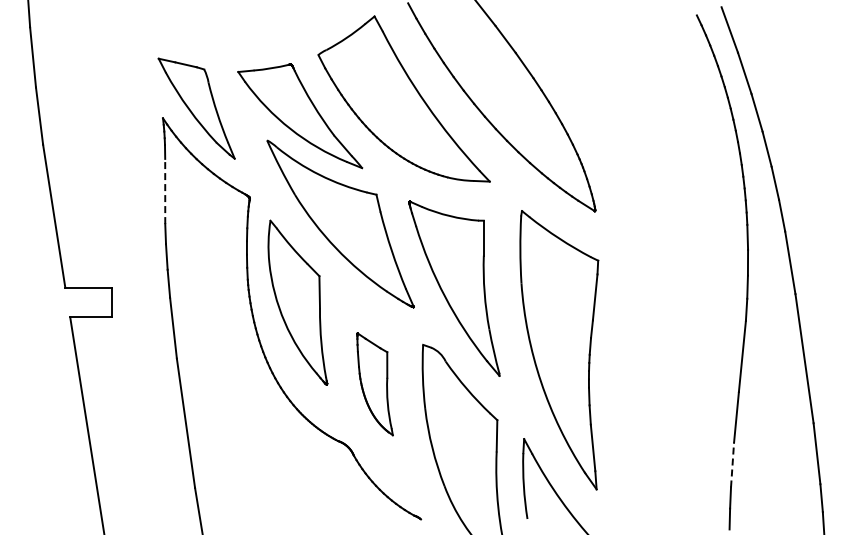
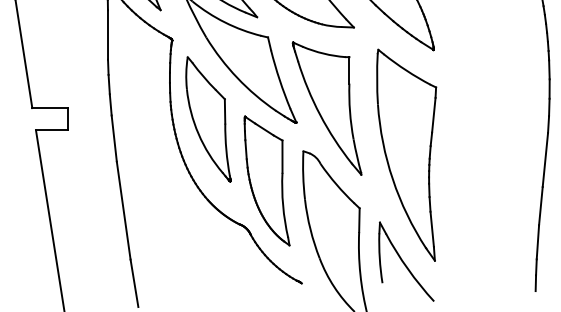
line: (165, 191) -> (108, 35), dashed -> solid
part: (374, 384) -> (266, 181), size x1.67
line: (732, 465) -> (537, 242), dashed -> solid

